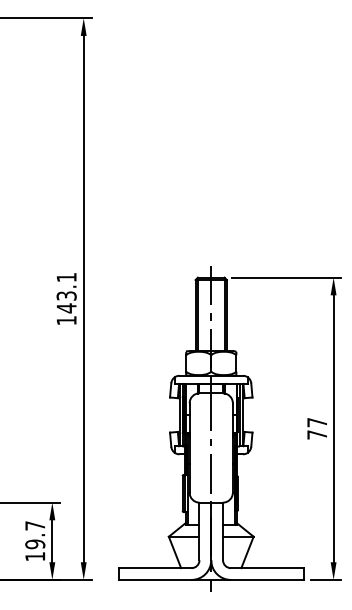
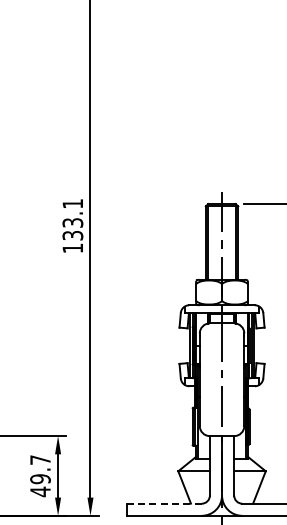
text: (66, 308) -> (72, 235), 143.1 -> 133.1
text: (35, 556) -> (40, 491), 19.7 -> 49.7
line: (154, 568) -> (163, 504), solid -> dashed

